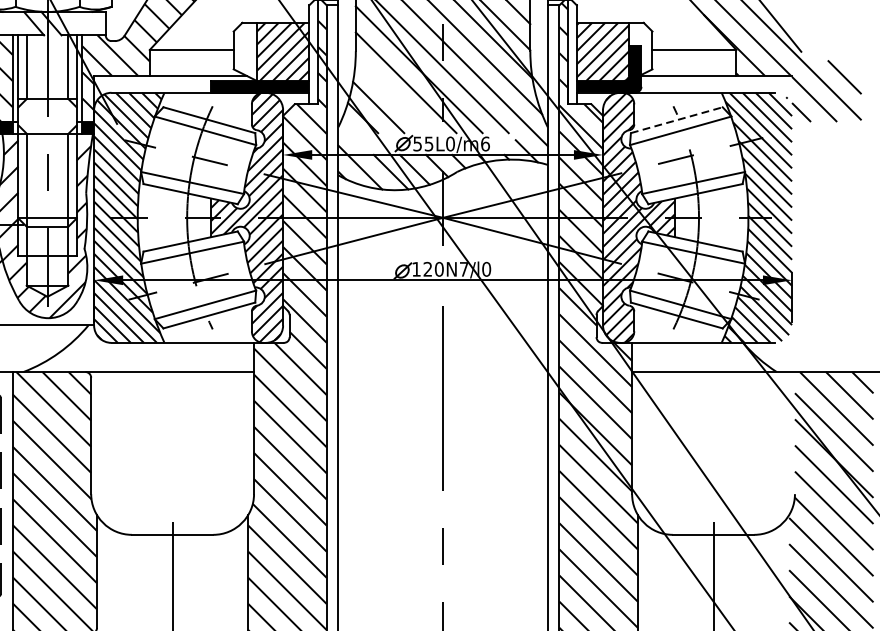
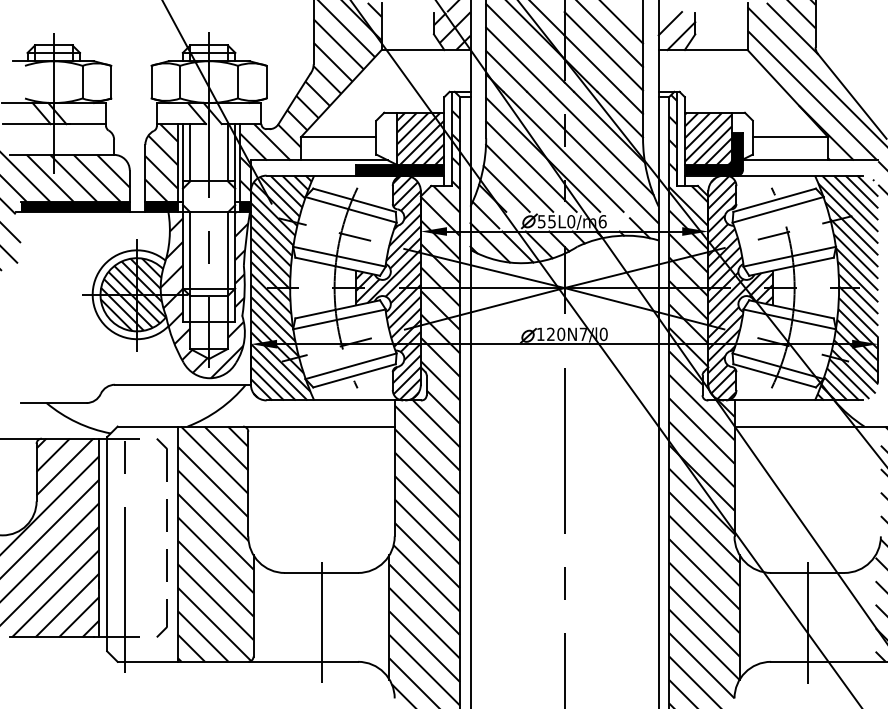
line: (392, 94) -> (519, 177), added
line: (676, 120) -> (774, 200), dashed -> solid
line: (355, 136) -> (485, 214), added

